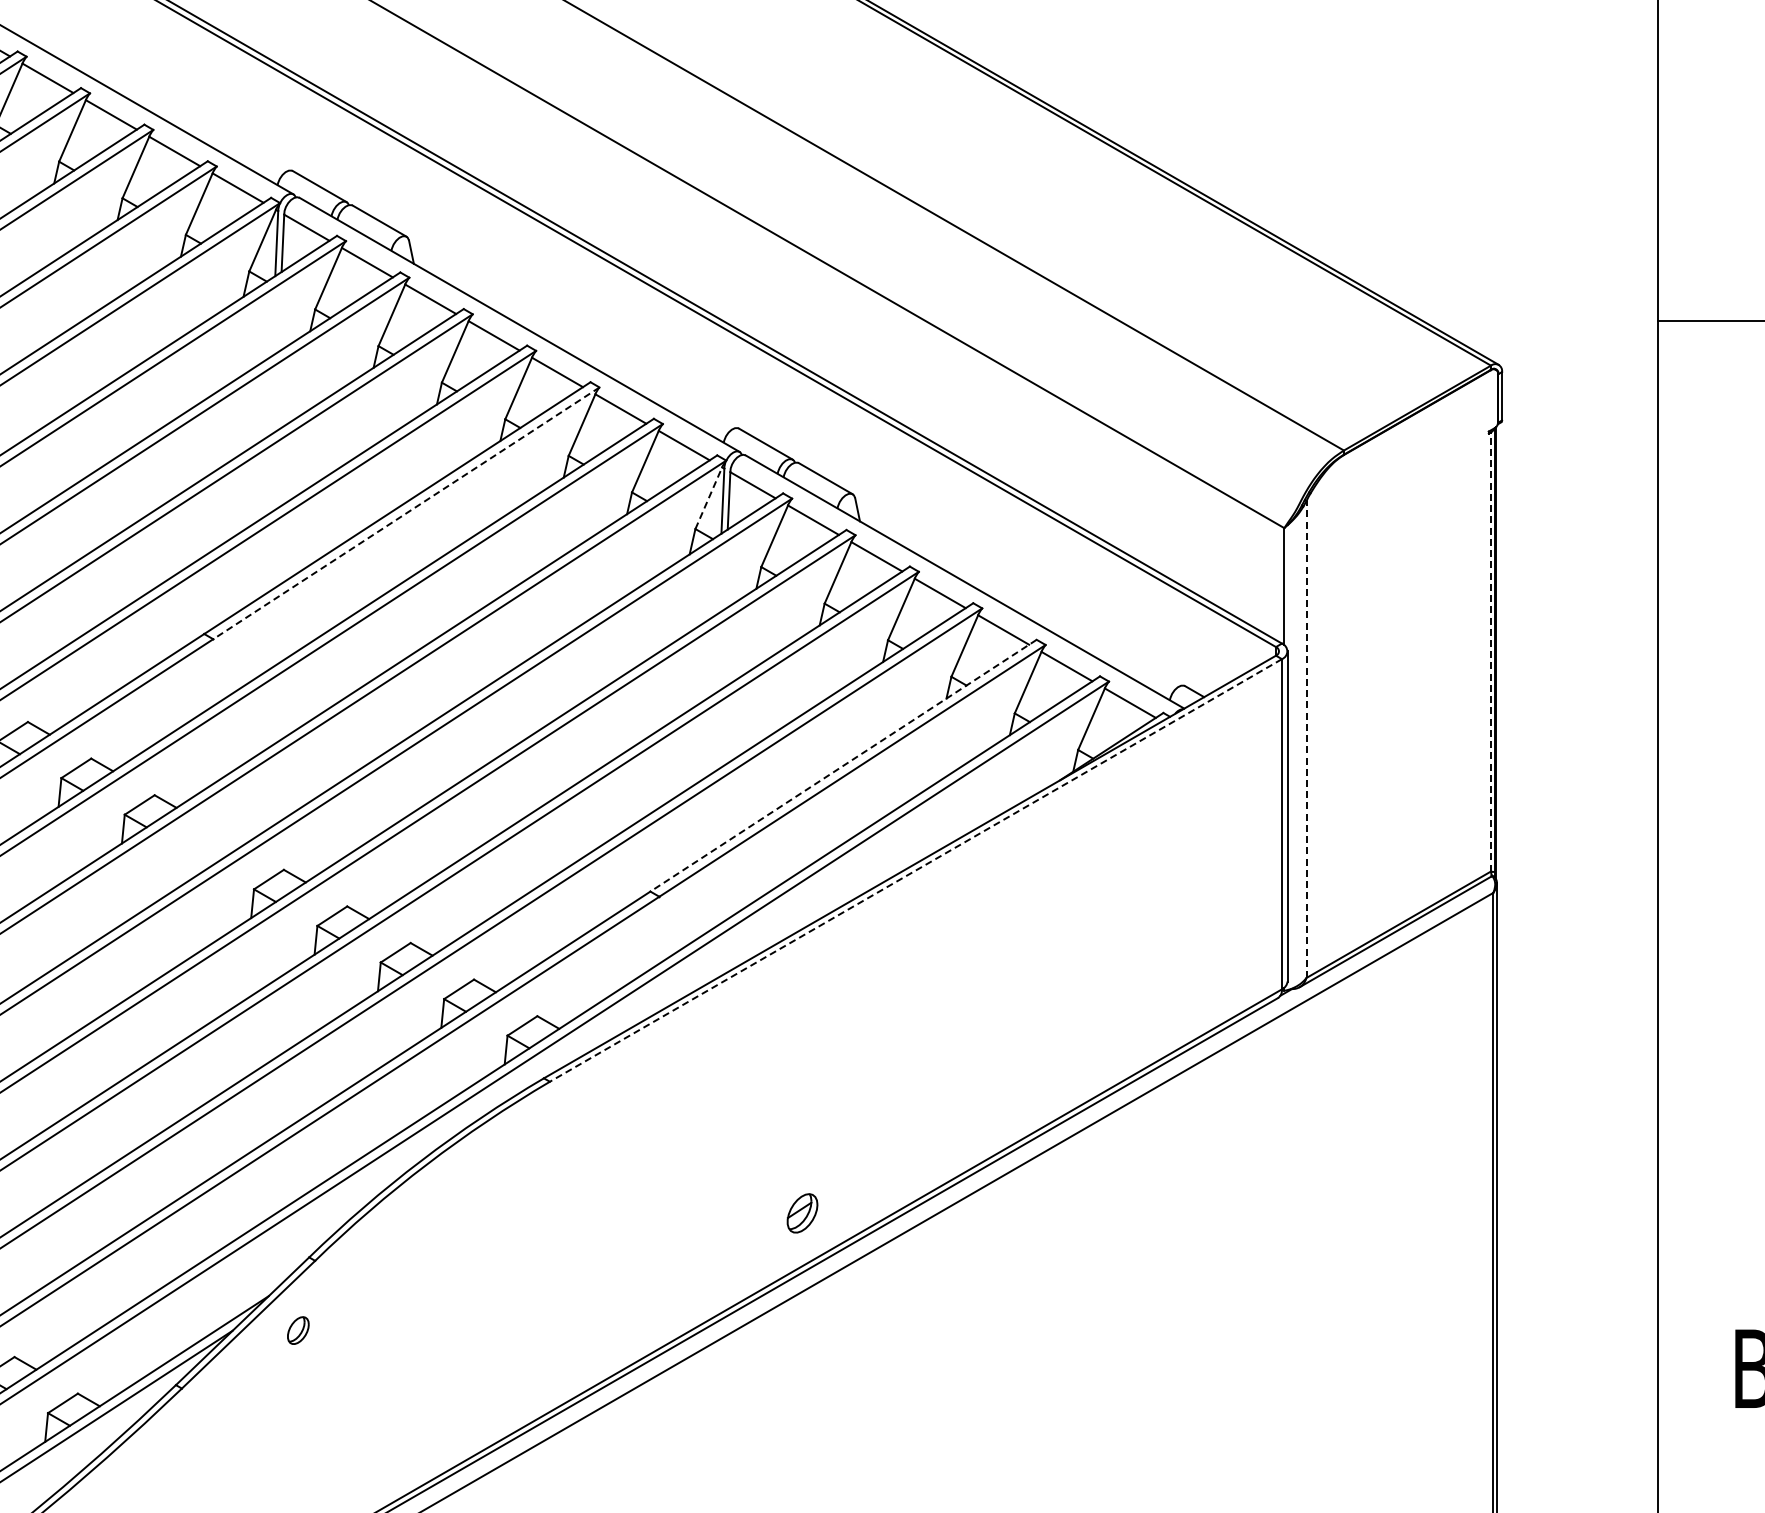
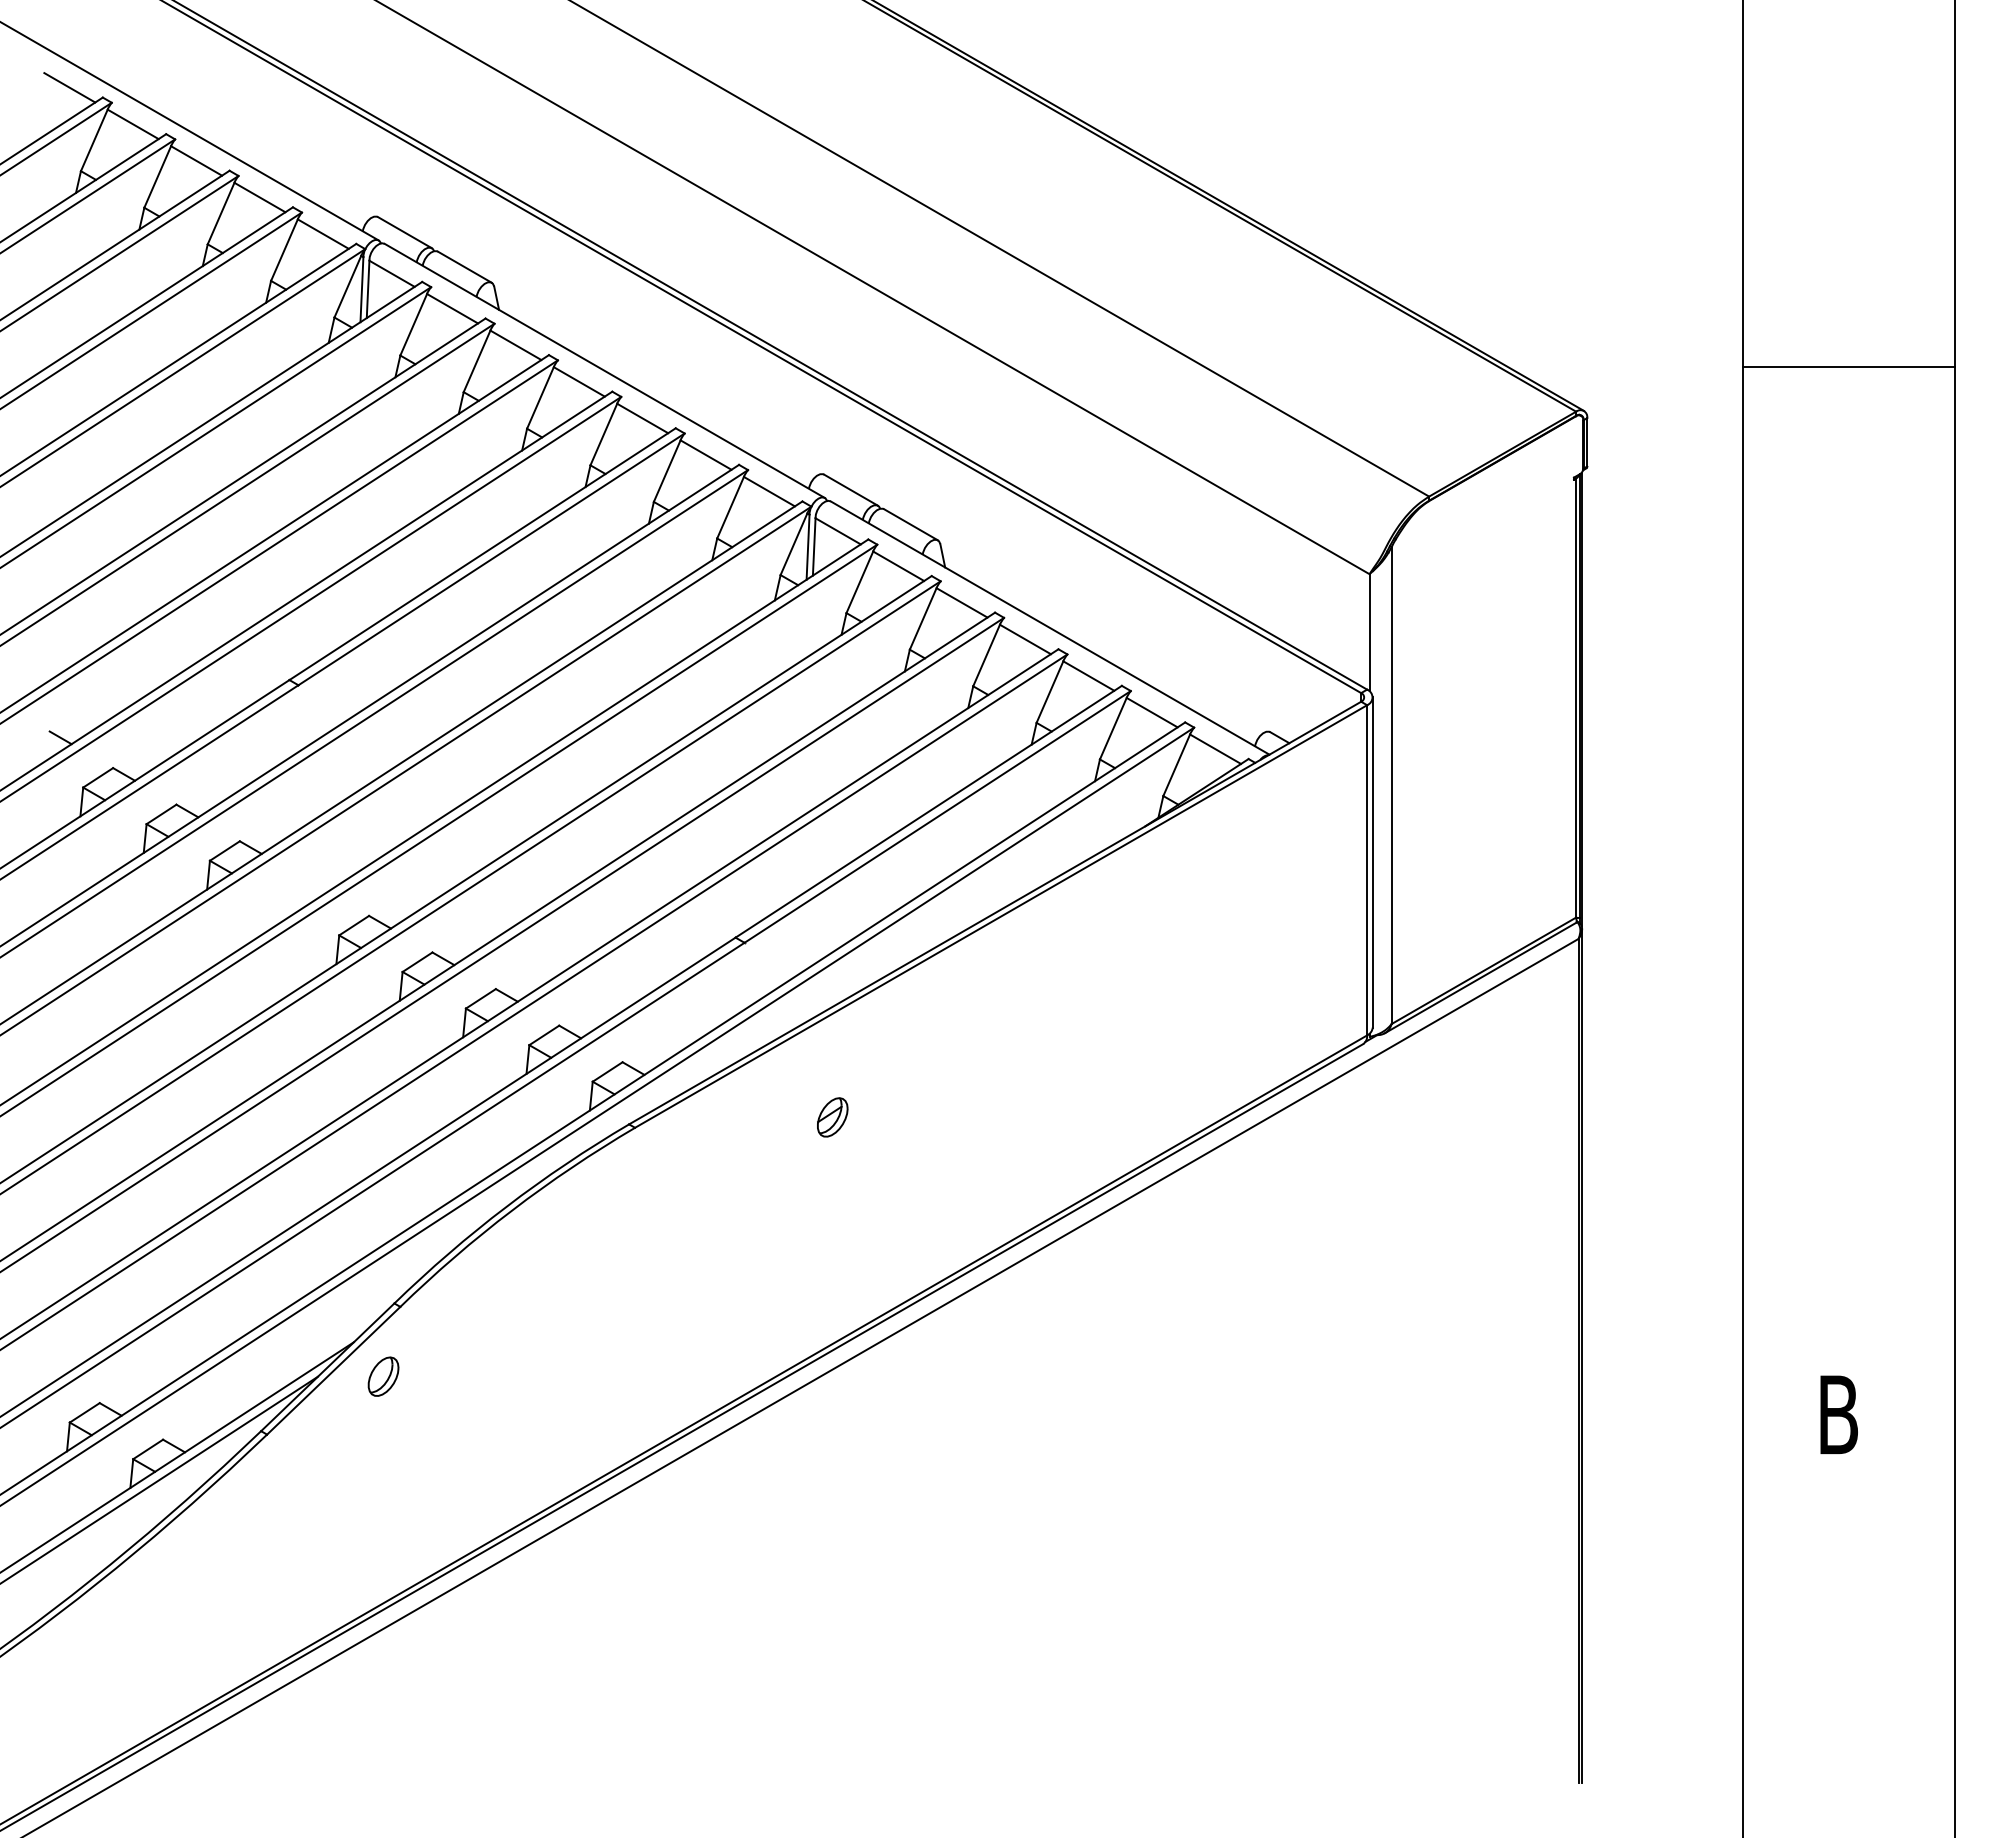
line: (708, 498) -> (793, 544), dashed -> solid
line: (406, 513) -> (491, 559), dashed -> solid
line: (1490, 652) -> (1575, 698), dashed -> solid
line: (1306, 739) -> (1391, 785), dashed -> solid
line: (843, 765) -> (928, 811), dashed -> solid
line: (916, 870) -> (1001, 916), dashed -> solid
part: (802, 1213) -> (832, 1117), moved
part: (298, 1330) -> (383, 1376), size x1.43

